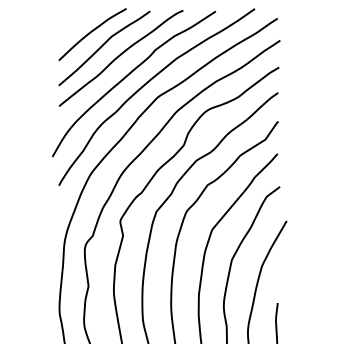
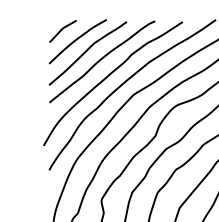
curve: (73, 21) -> (61, 30), added

